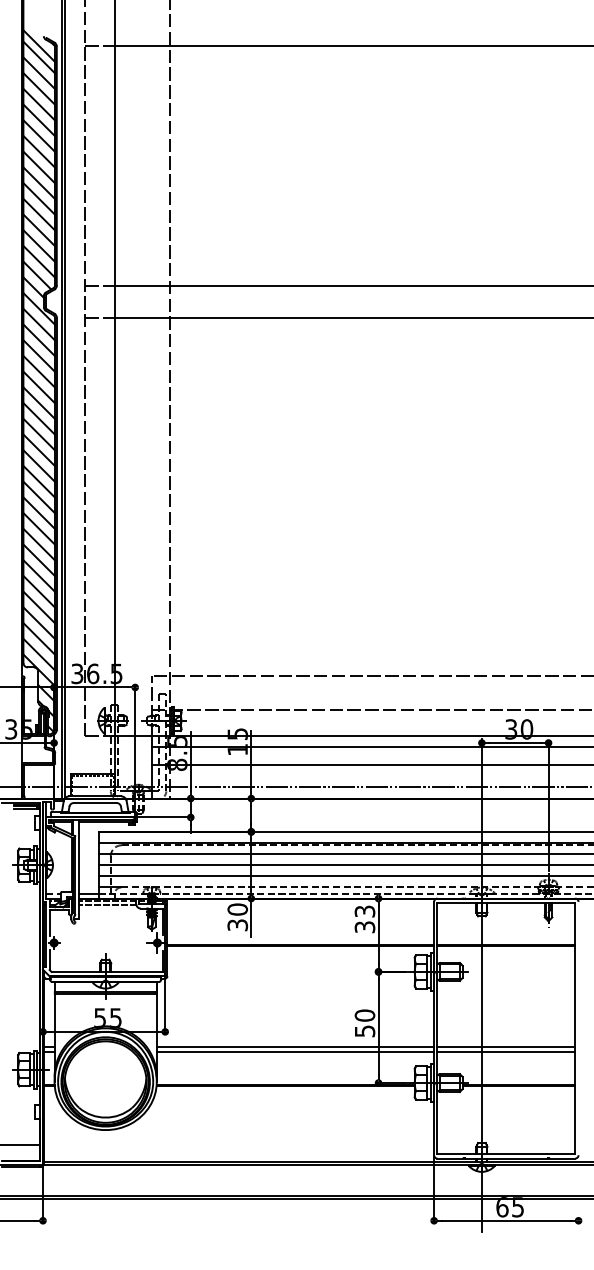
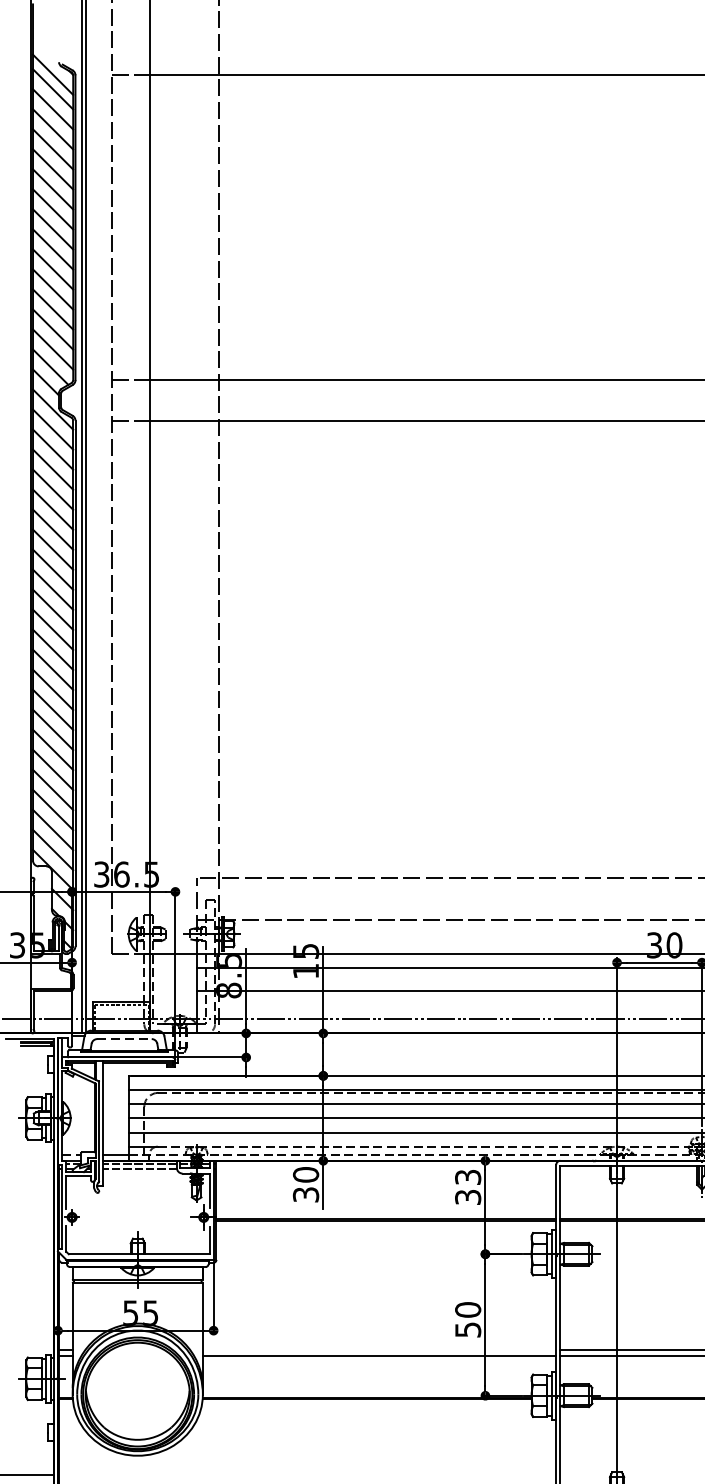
line: (95, 803) -> (124, 1039), solid -> dashed
line: (295, 1047) -> (379, 1350), removed

